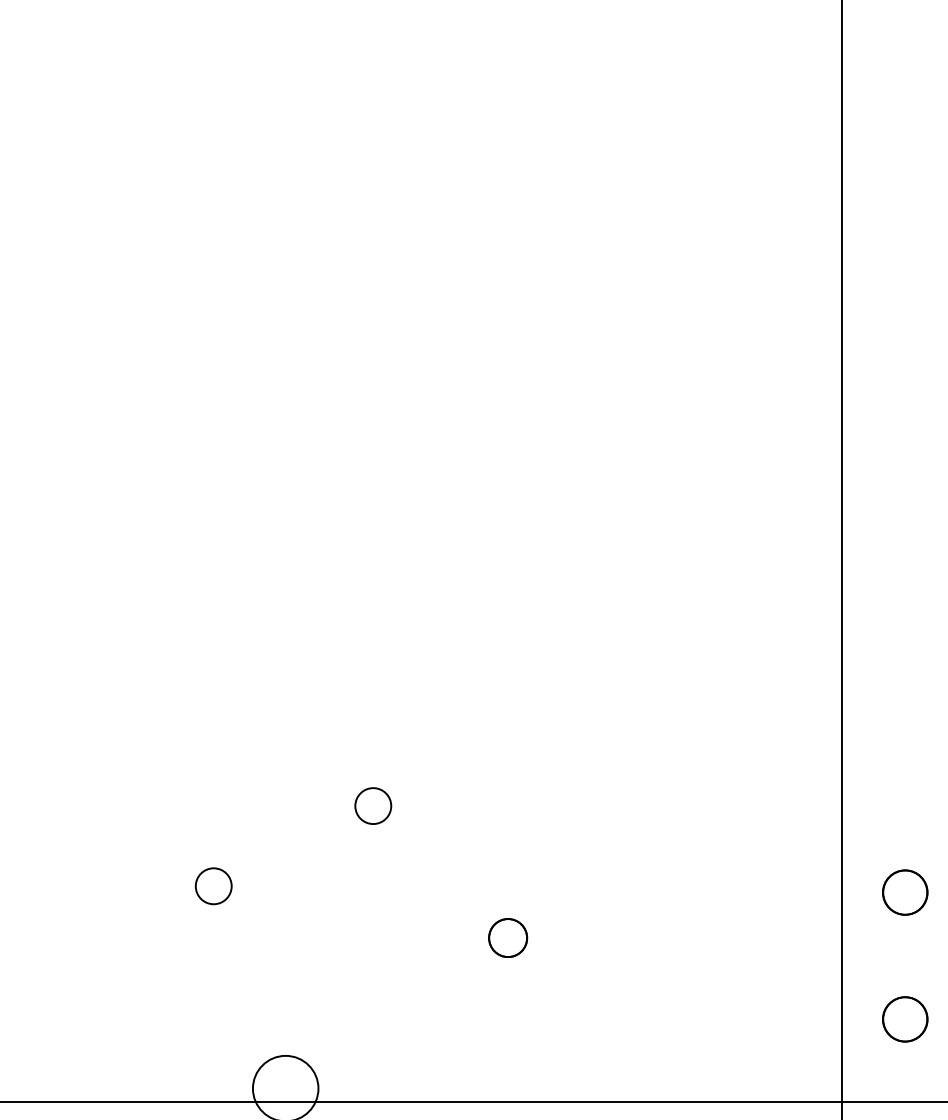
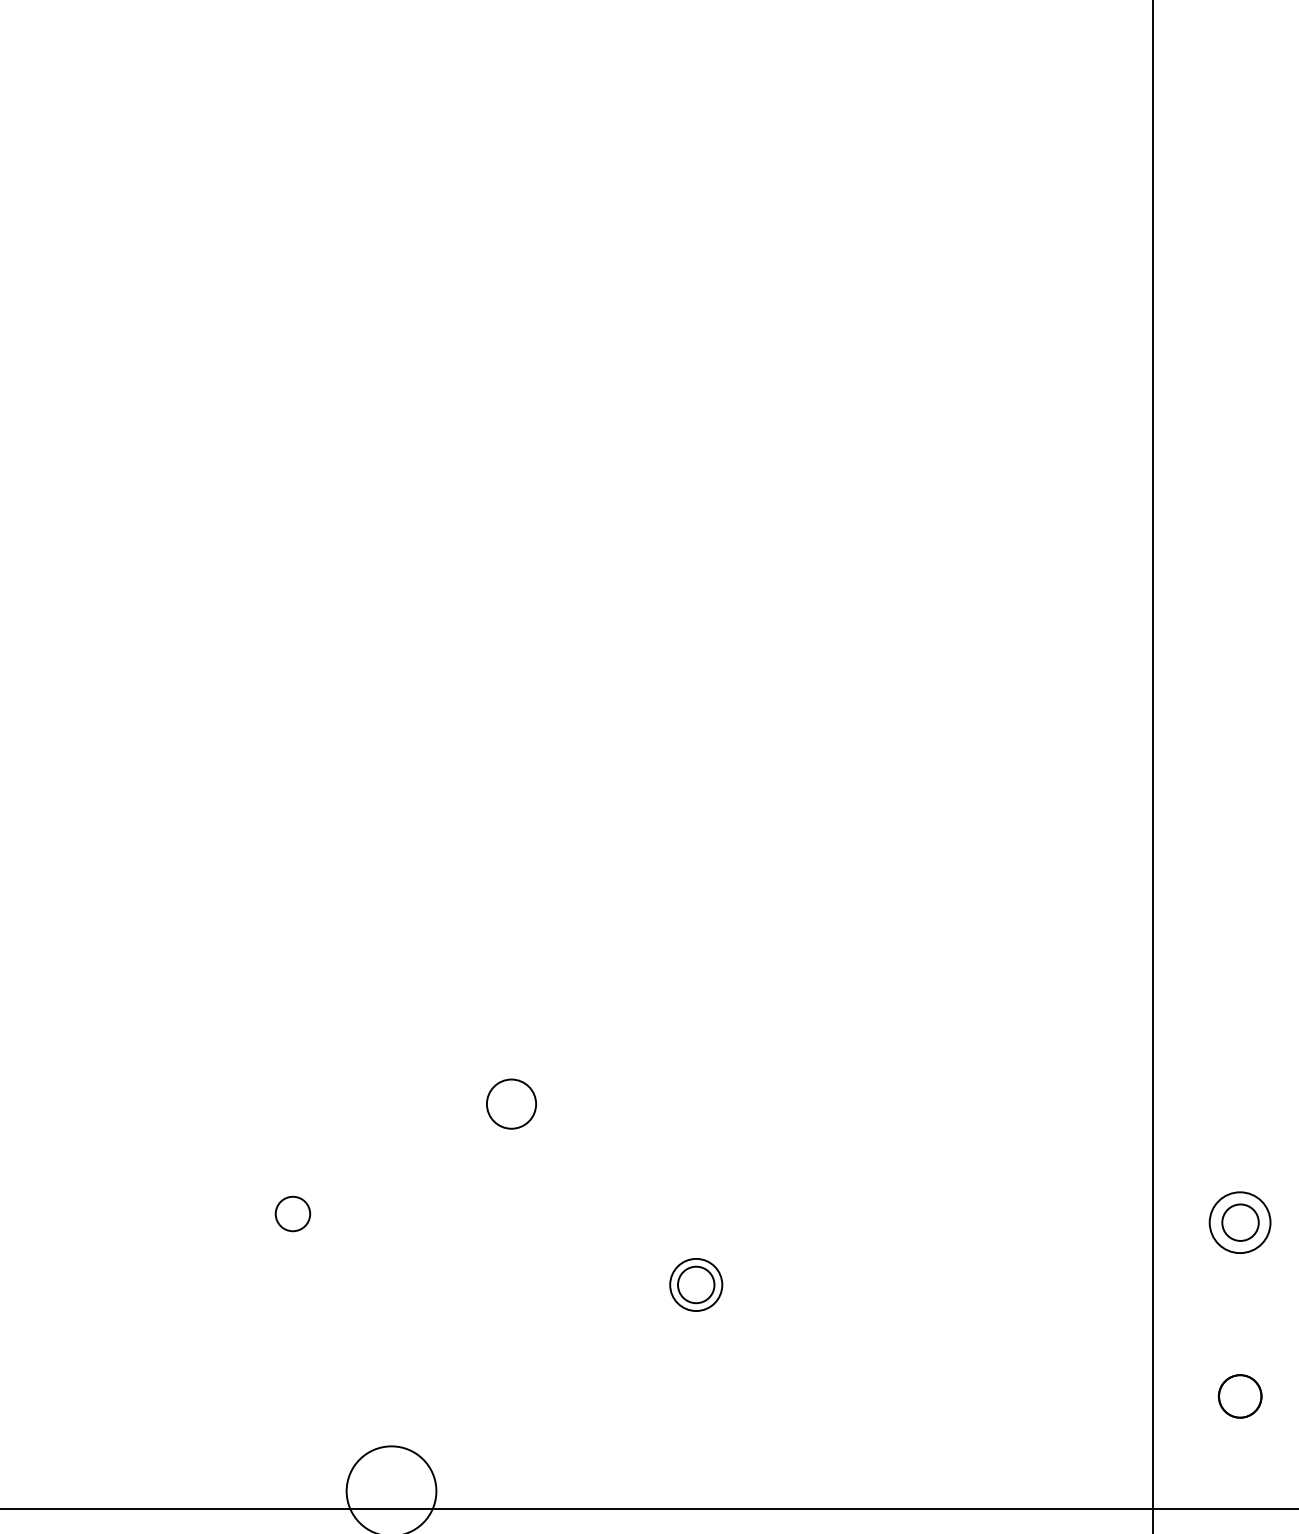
circle: (213, 885) -> (292, 1213), size x0.7
circle: (905, 892) -> (1240, 1222), size x0.6
circle: (508, 937) -> (696, 1284), size x0.7
part: (904, 1019) -> (1239, 1396), size x0.7

